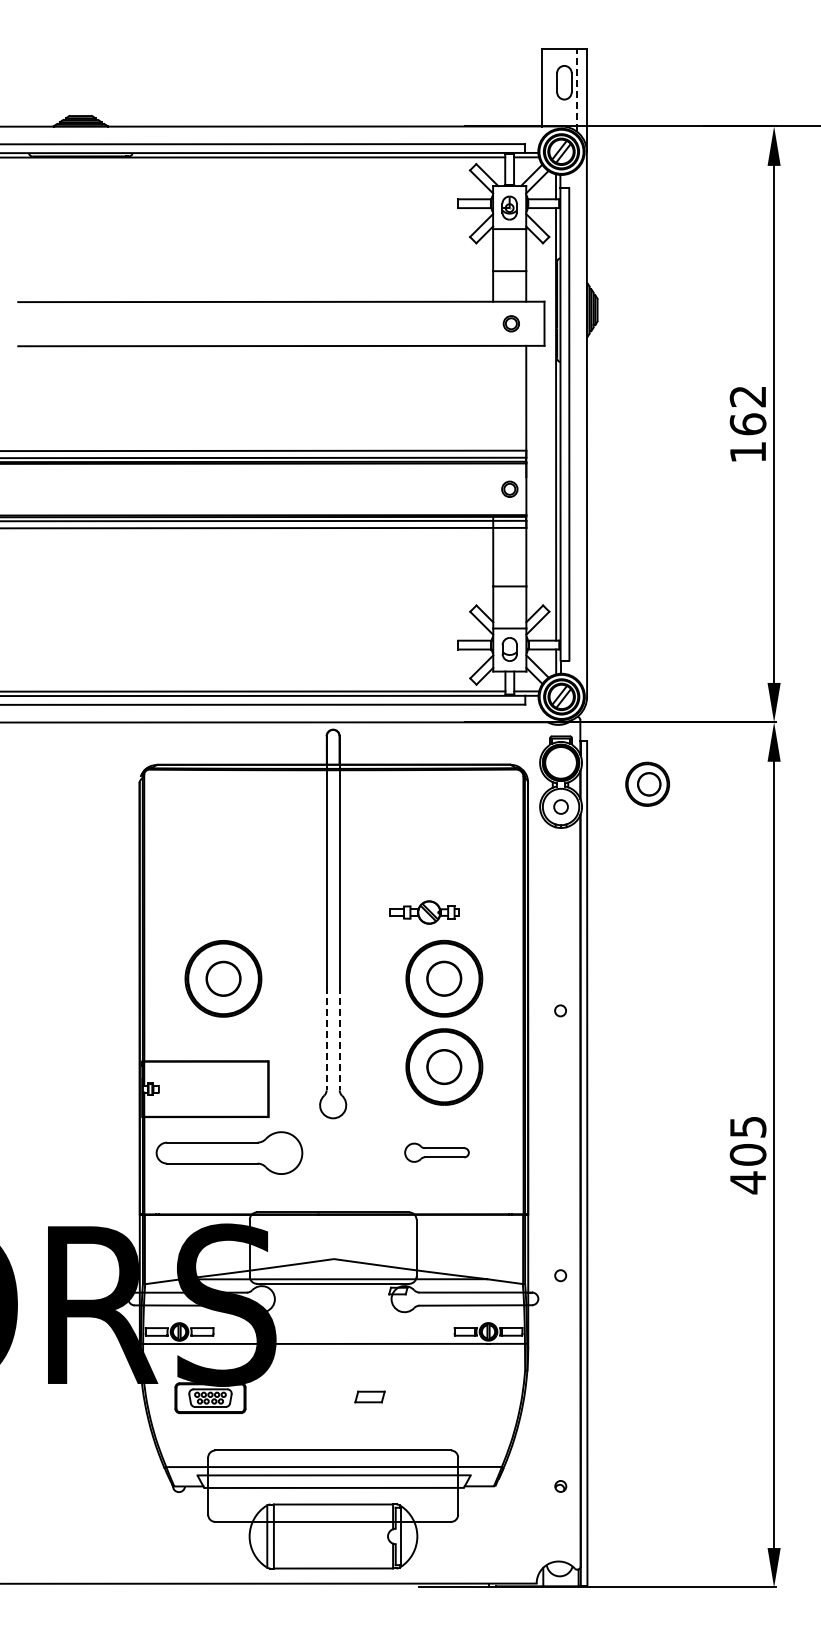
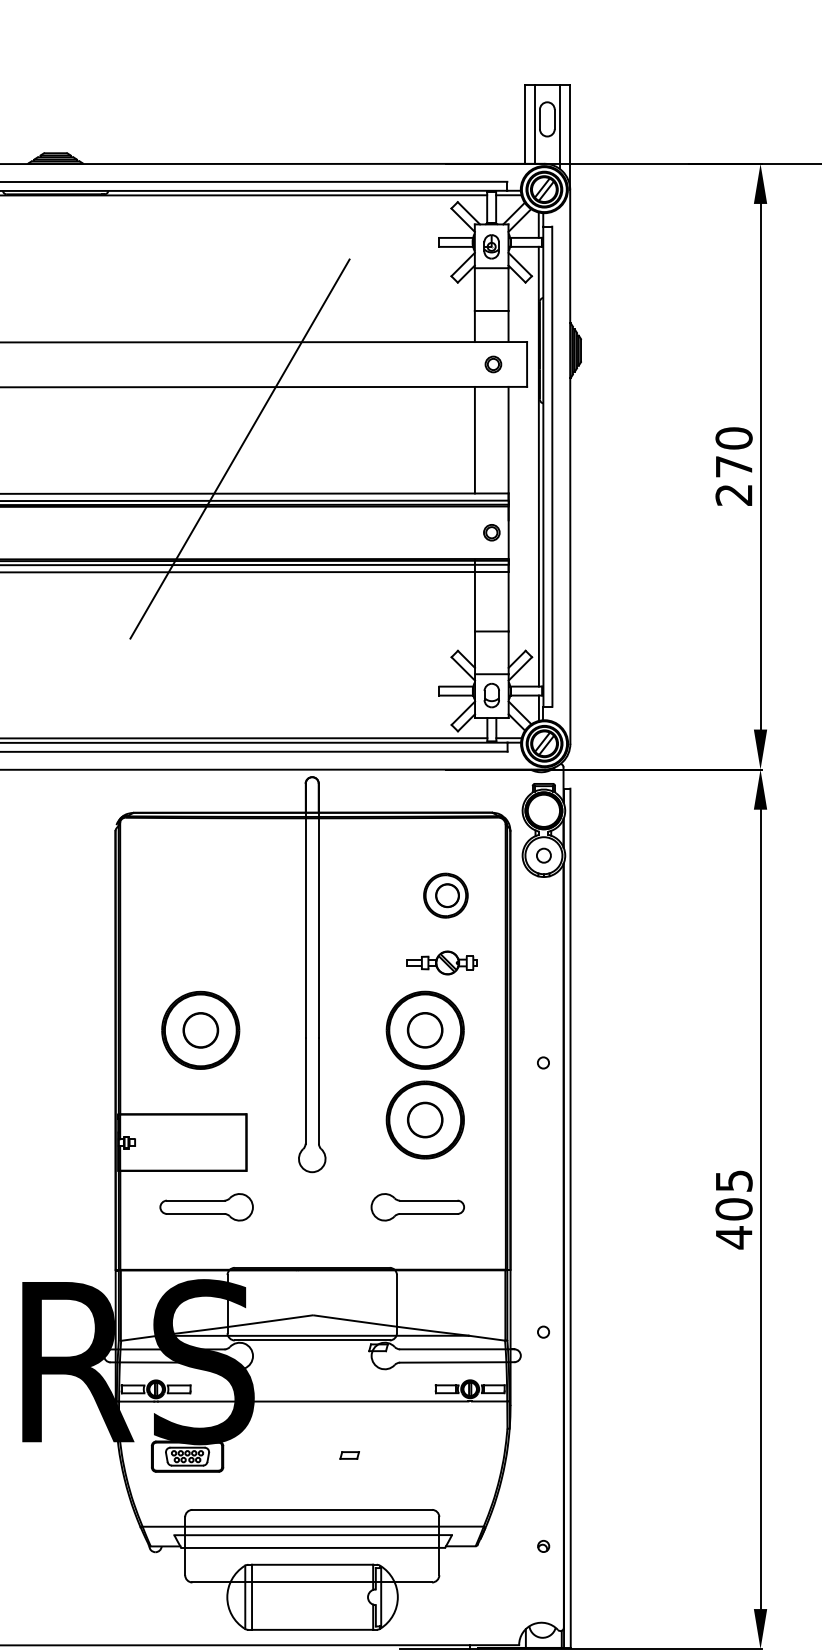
line: (552, 87) -> (535, 124), added
line: (576, 89) -> (559, 126), dashed -> solid
line: (493, 397) -> (475, 439), added
line: (261, 406) -> (239, 448), added
text: (747, 423) -> (733, 465), 162 -> 270
part: (647, 783) -> (445, 894), moved
part: (424, 912) -> (442, 962), moved
line: (326, 1038) -> (305, 1091), dashed -> solid
line: (339, 1038) -> (318, 1091), dashed -> solid
part: (228, 1152) -> (205, 1206), size x0.62
part: (436, 1152) -> (417, 1206), size x1.43
part: (369, 1396) -> (349, 1454), size x0.62

